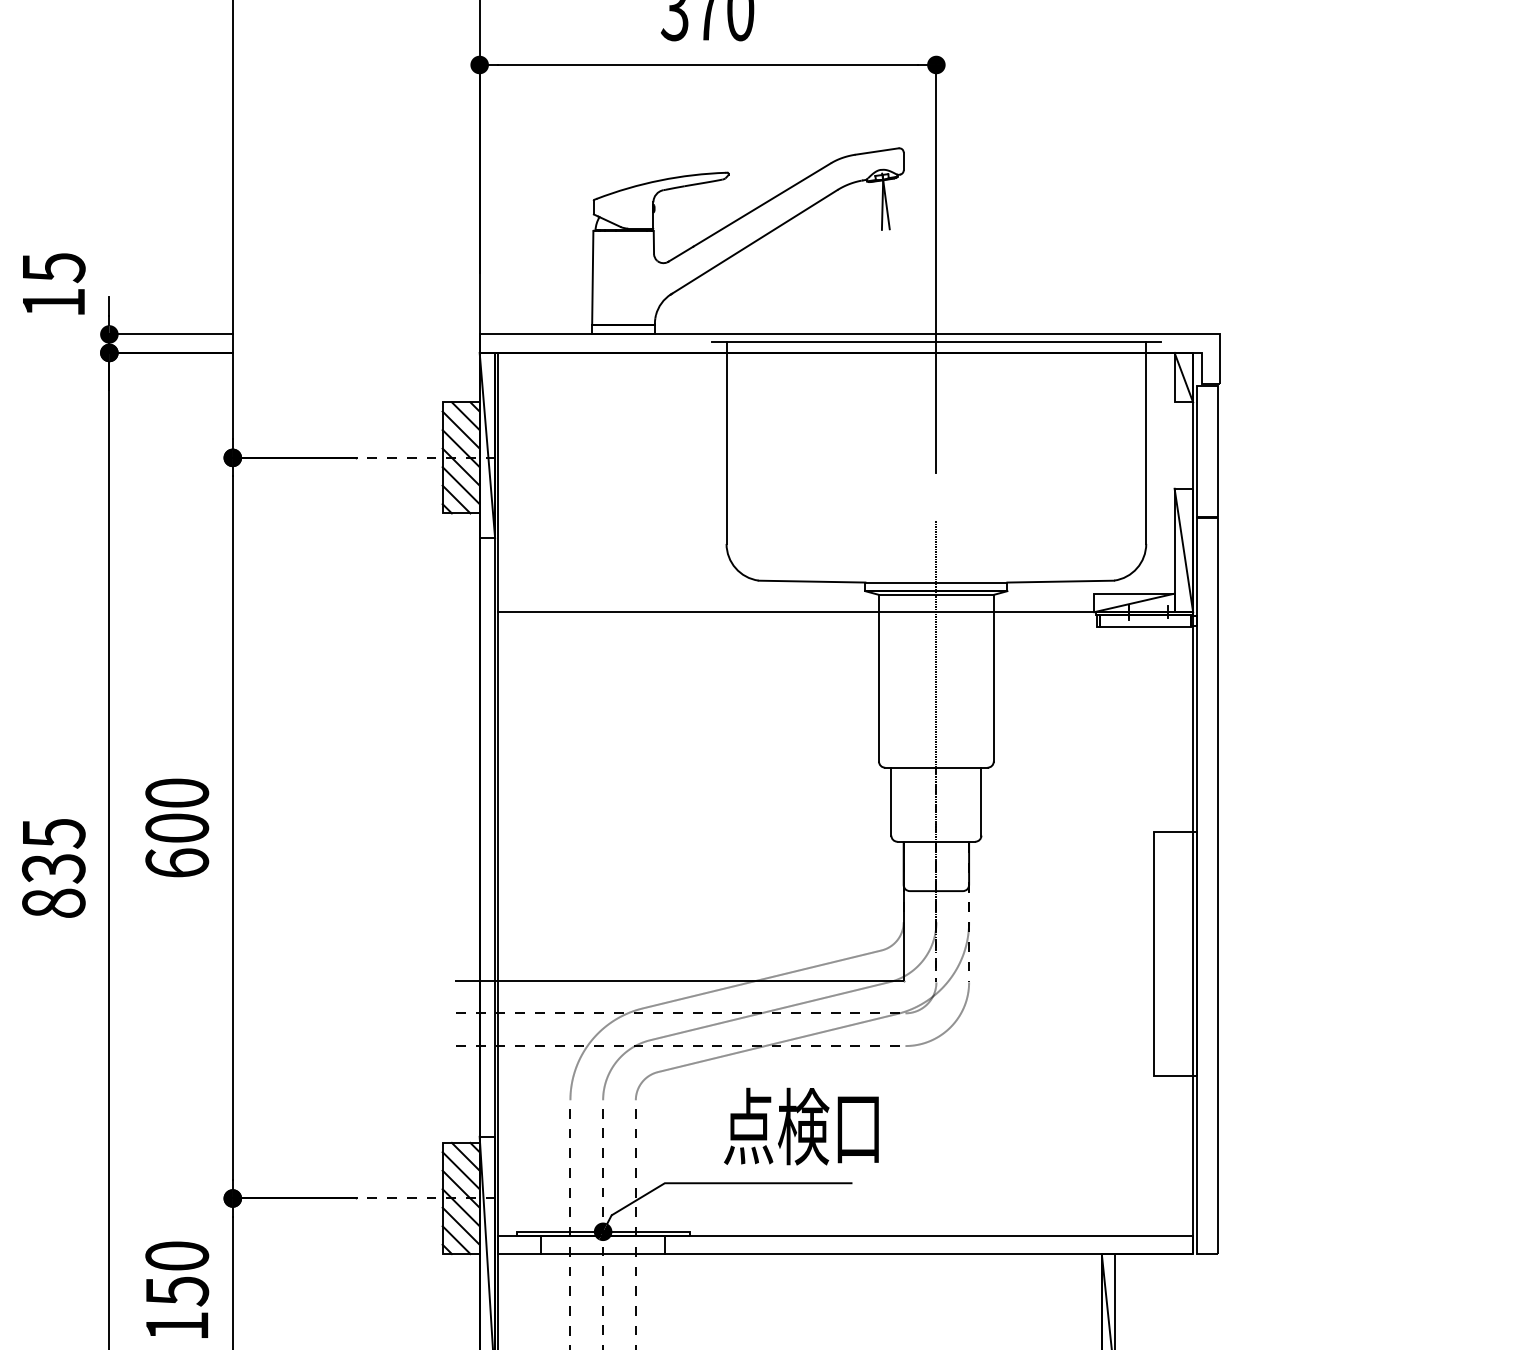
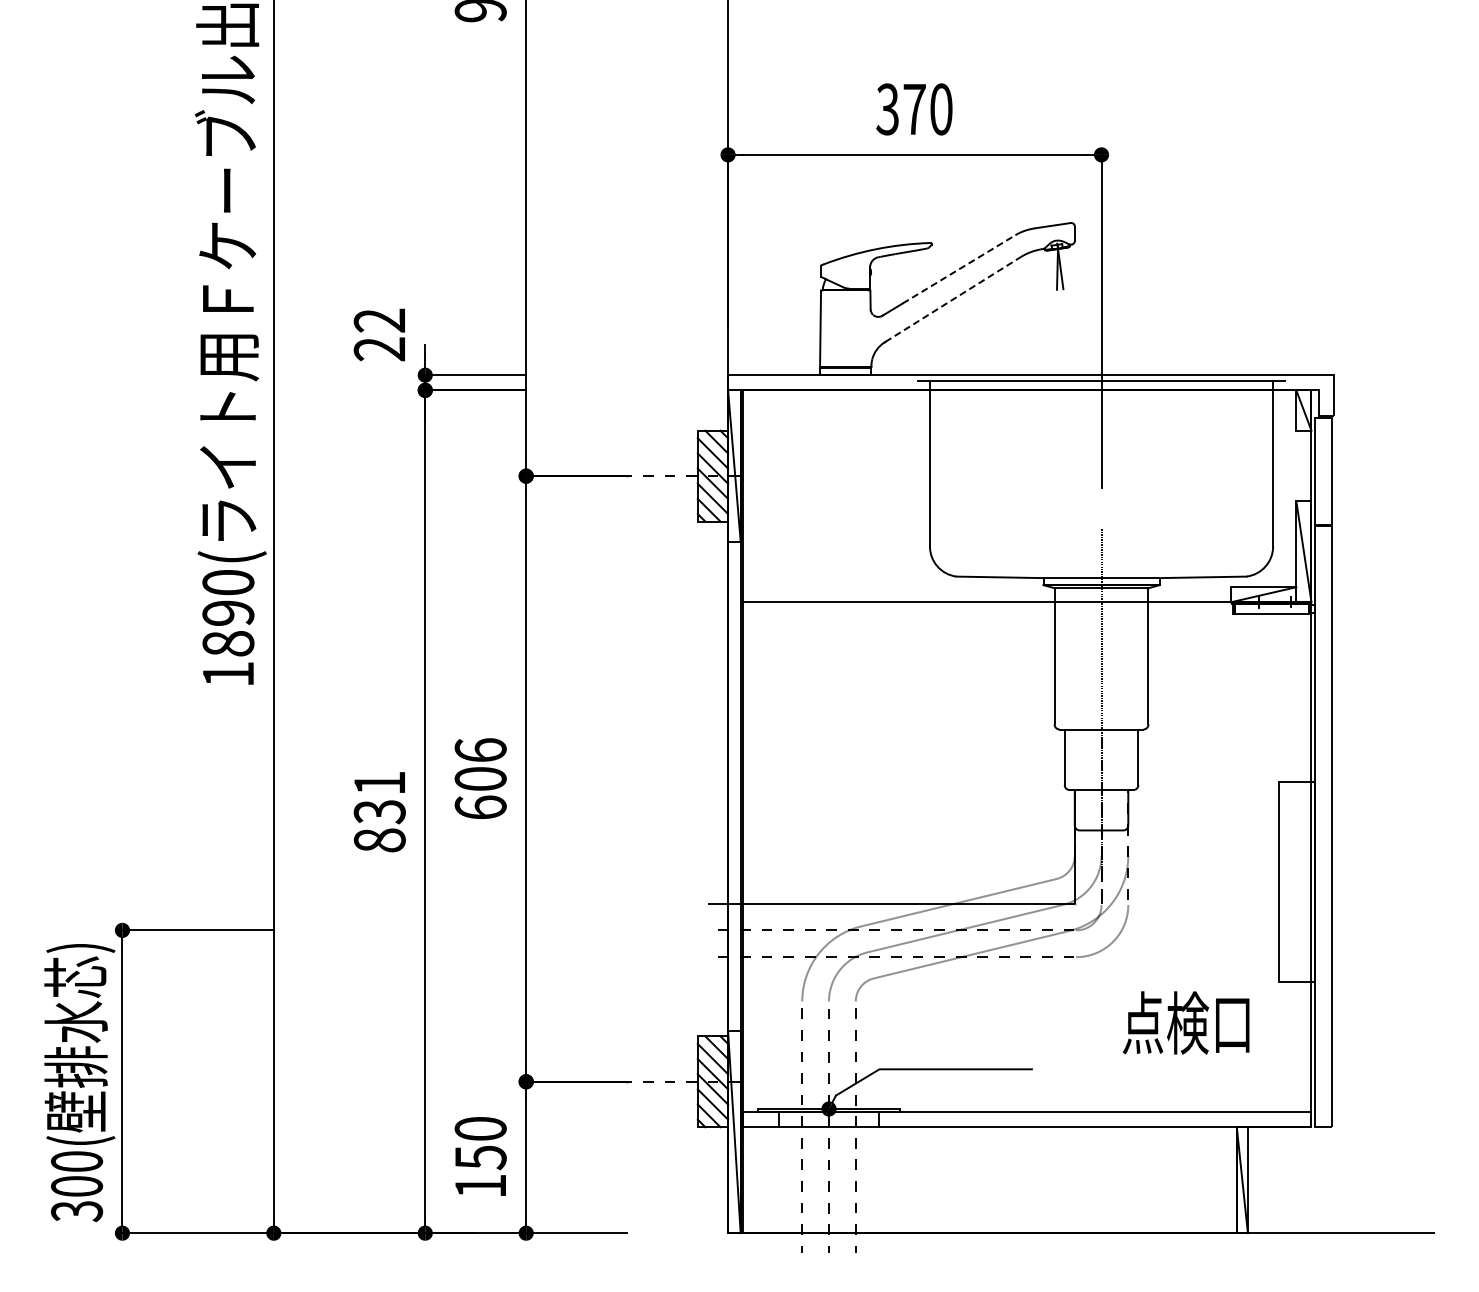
line: (762, 205) -> (959, 269), solid -> dashed
line: (755, 241) -> (953, 299), solid -> dashed
text: (53, 284) -> (379, 334), 15 -> 22
text: (176, 792) -> (480, 749), 600 -> 606
text: (53, 833) -> (379, 783), 835 -> 831
text: (800, 1125) -> (1185, 1022), moved

